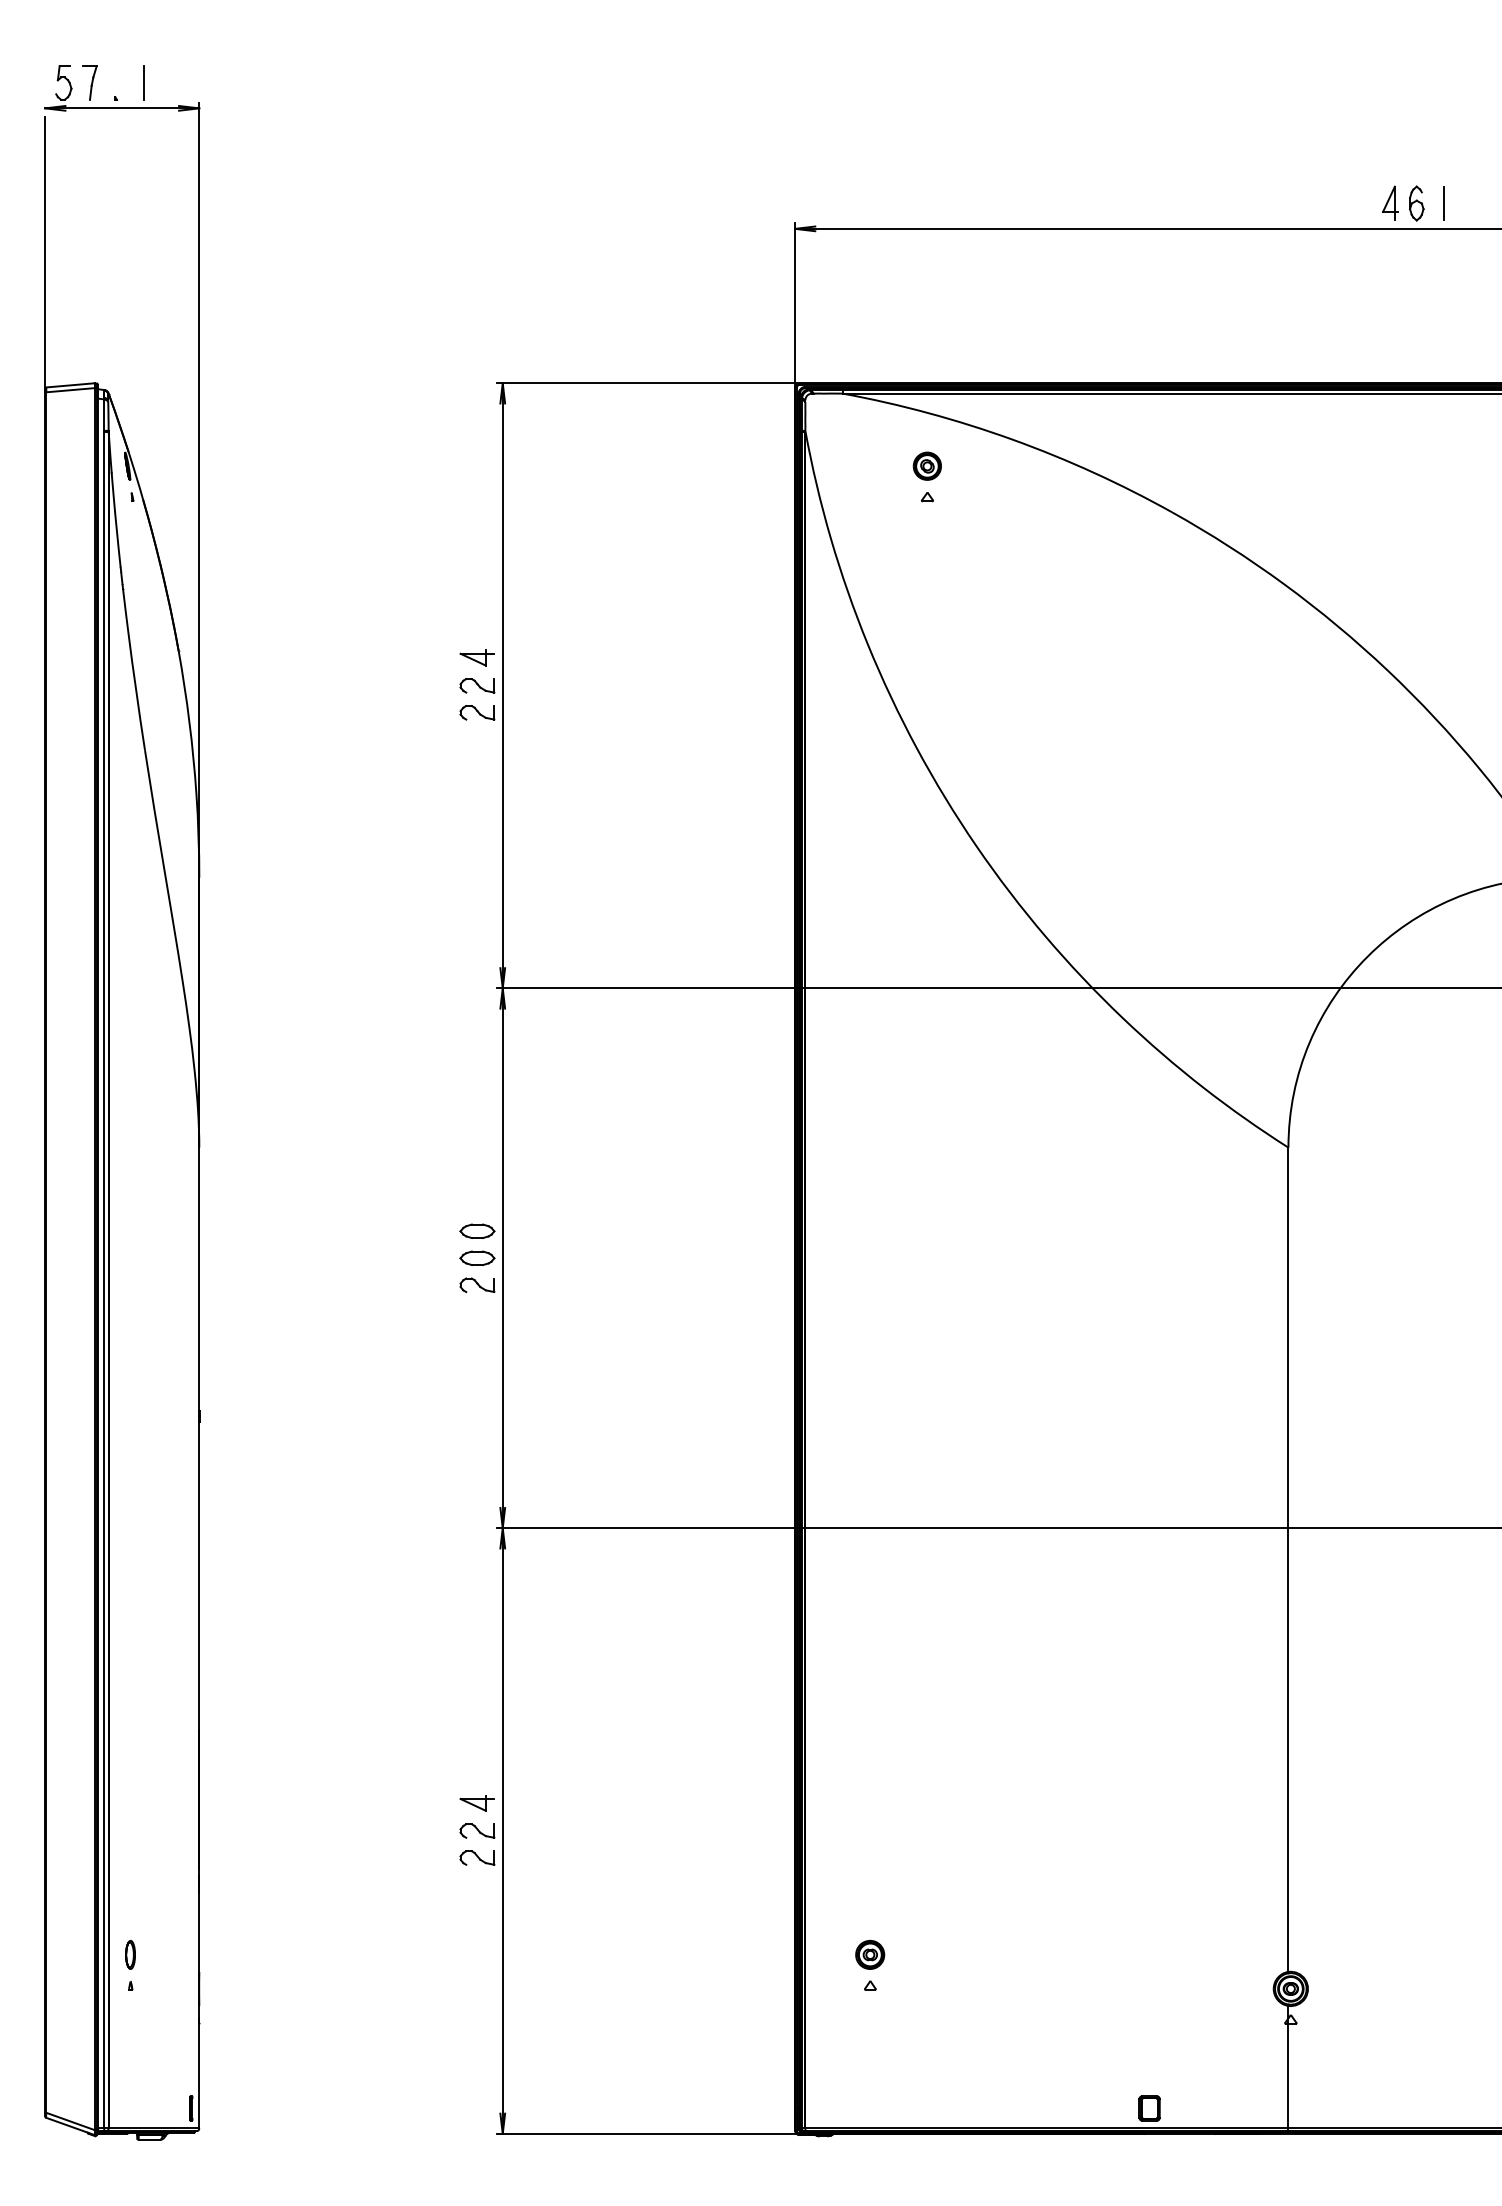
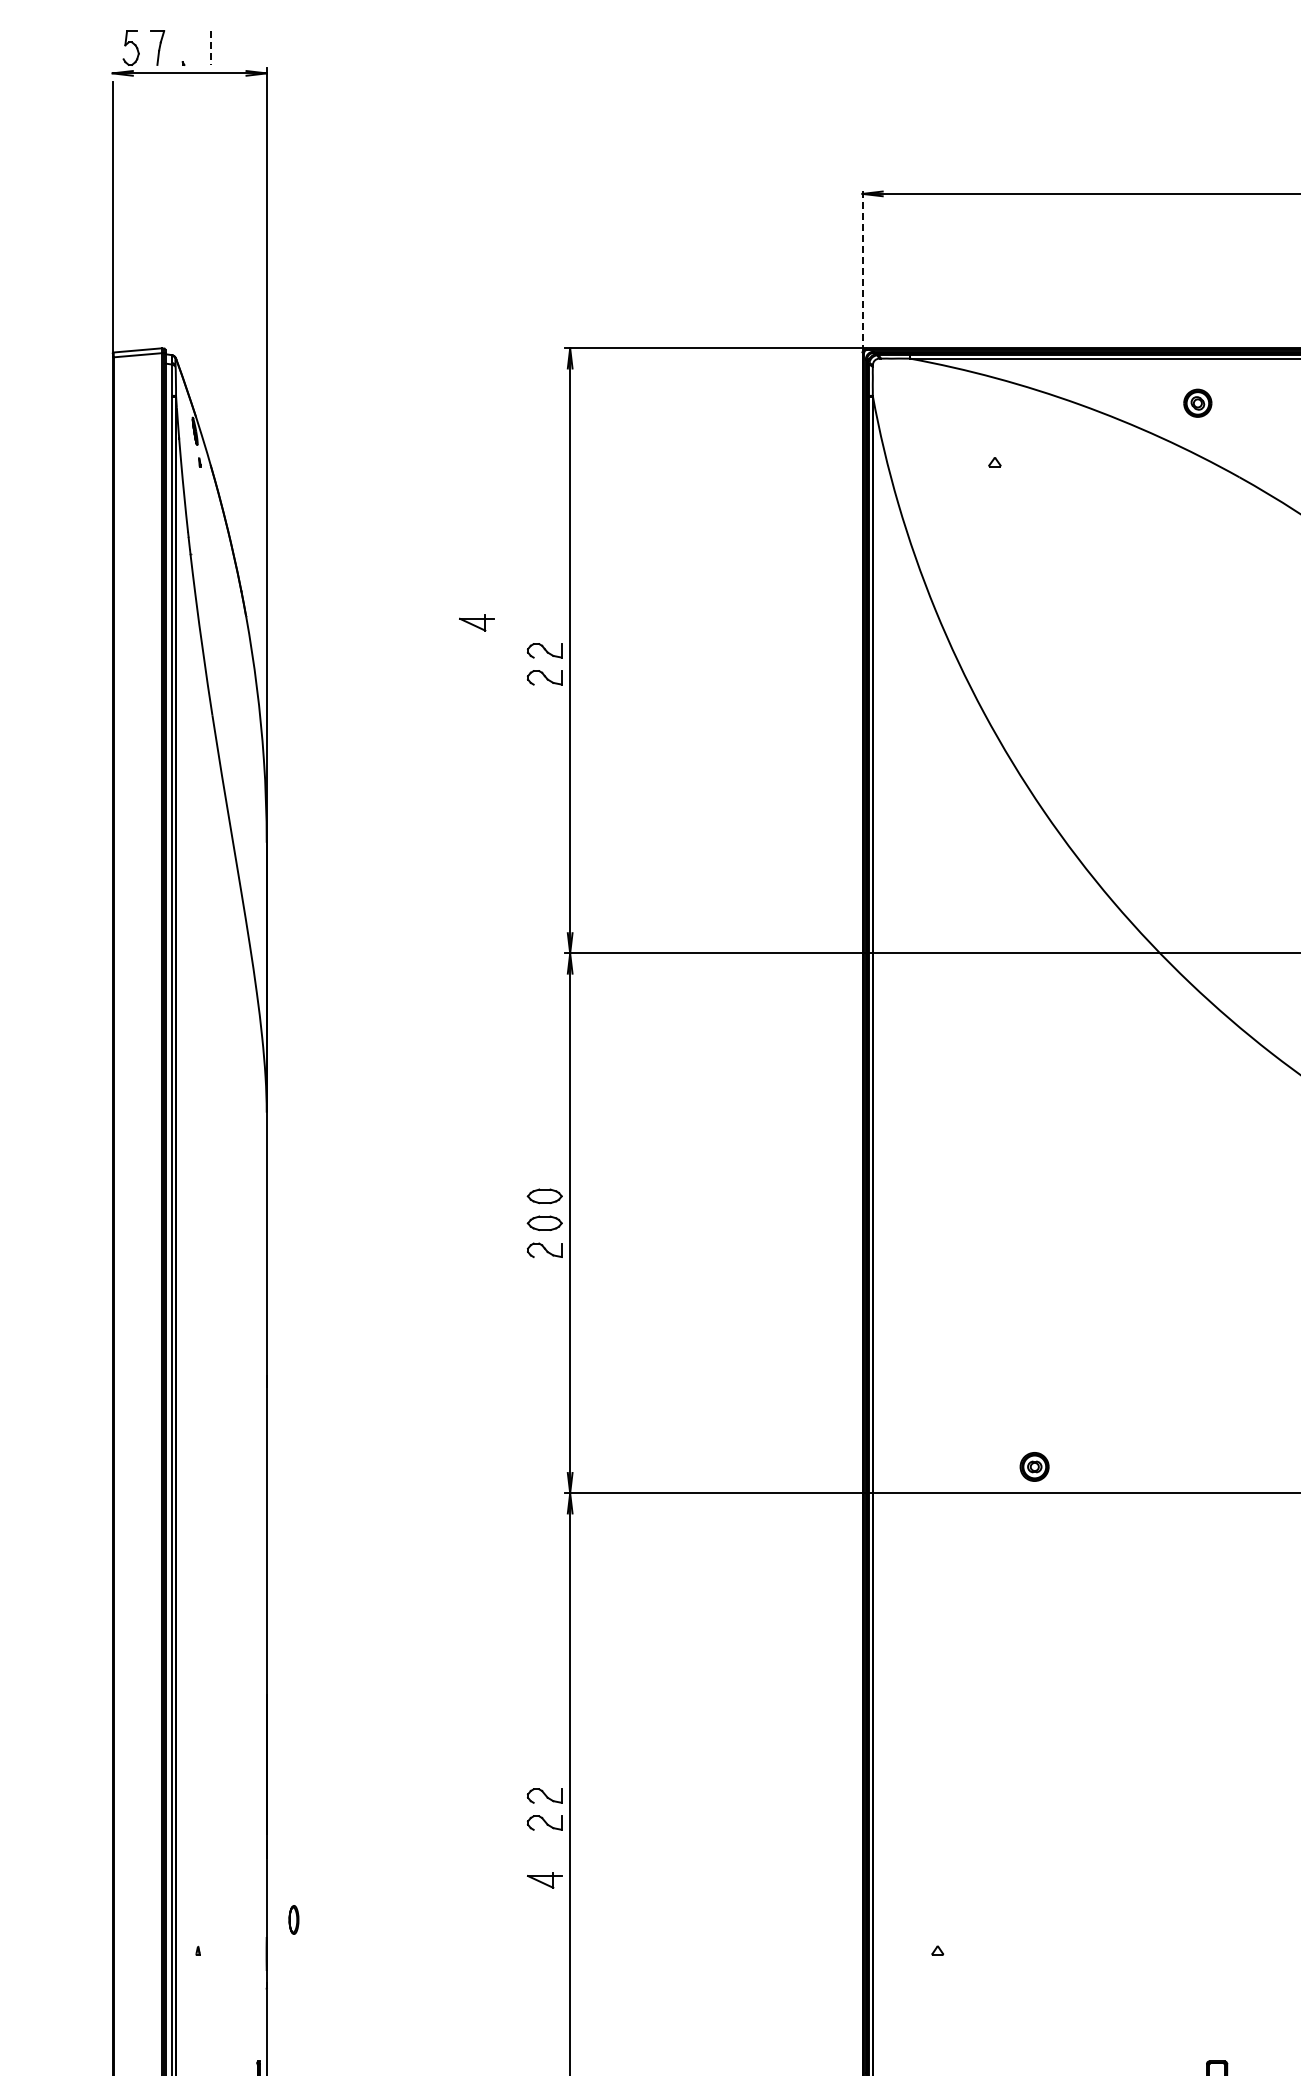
line: (143, 83) -> (210, 48), solid -> dashed
line: (795, 305) -> (862, 270), solid -> dashed
part: (926, 465) -> (1196, 402), moved
part: (476, 657) -> (475, 622), moved
part: (476, 1803) -> (543, 1880), moved
part: (130, 1954) -> (293, 1919), moved
part: (870, 1954) -> (1034, 1466), moved

